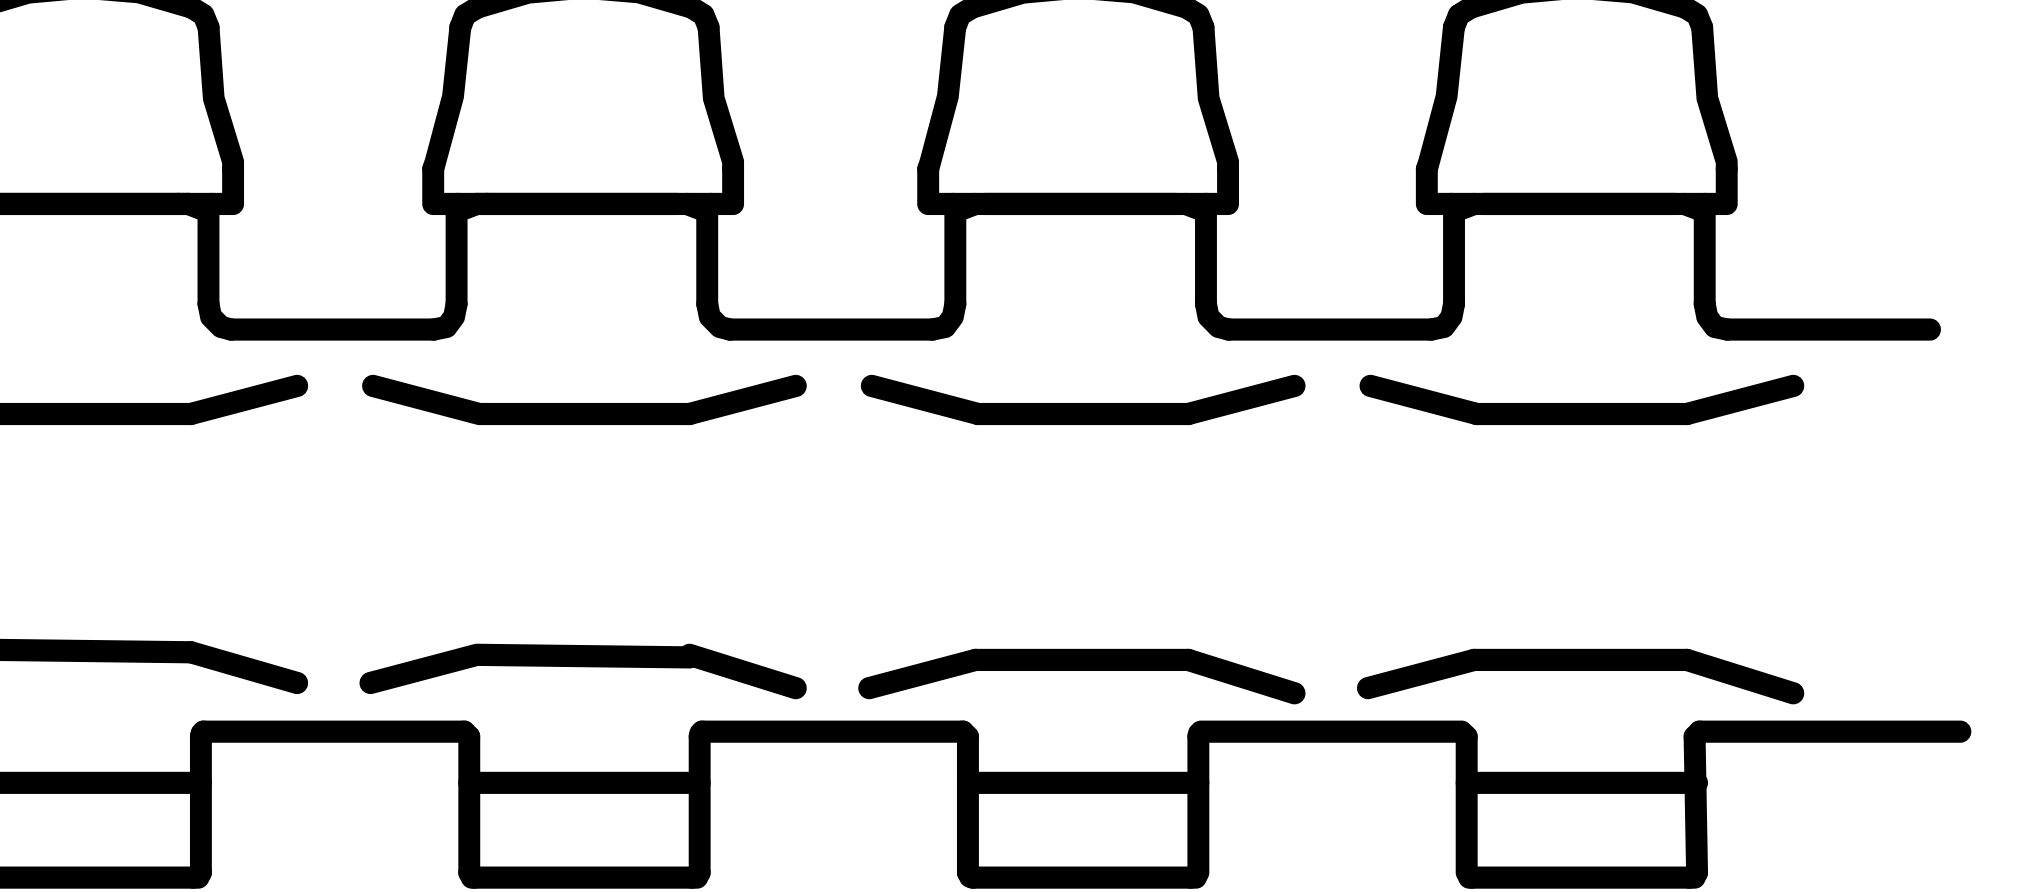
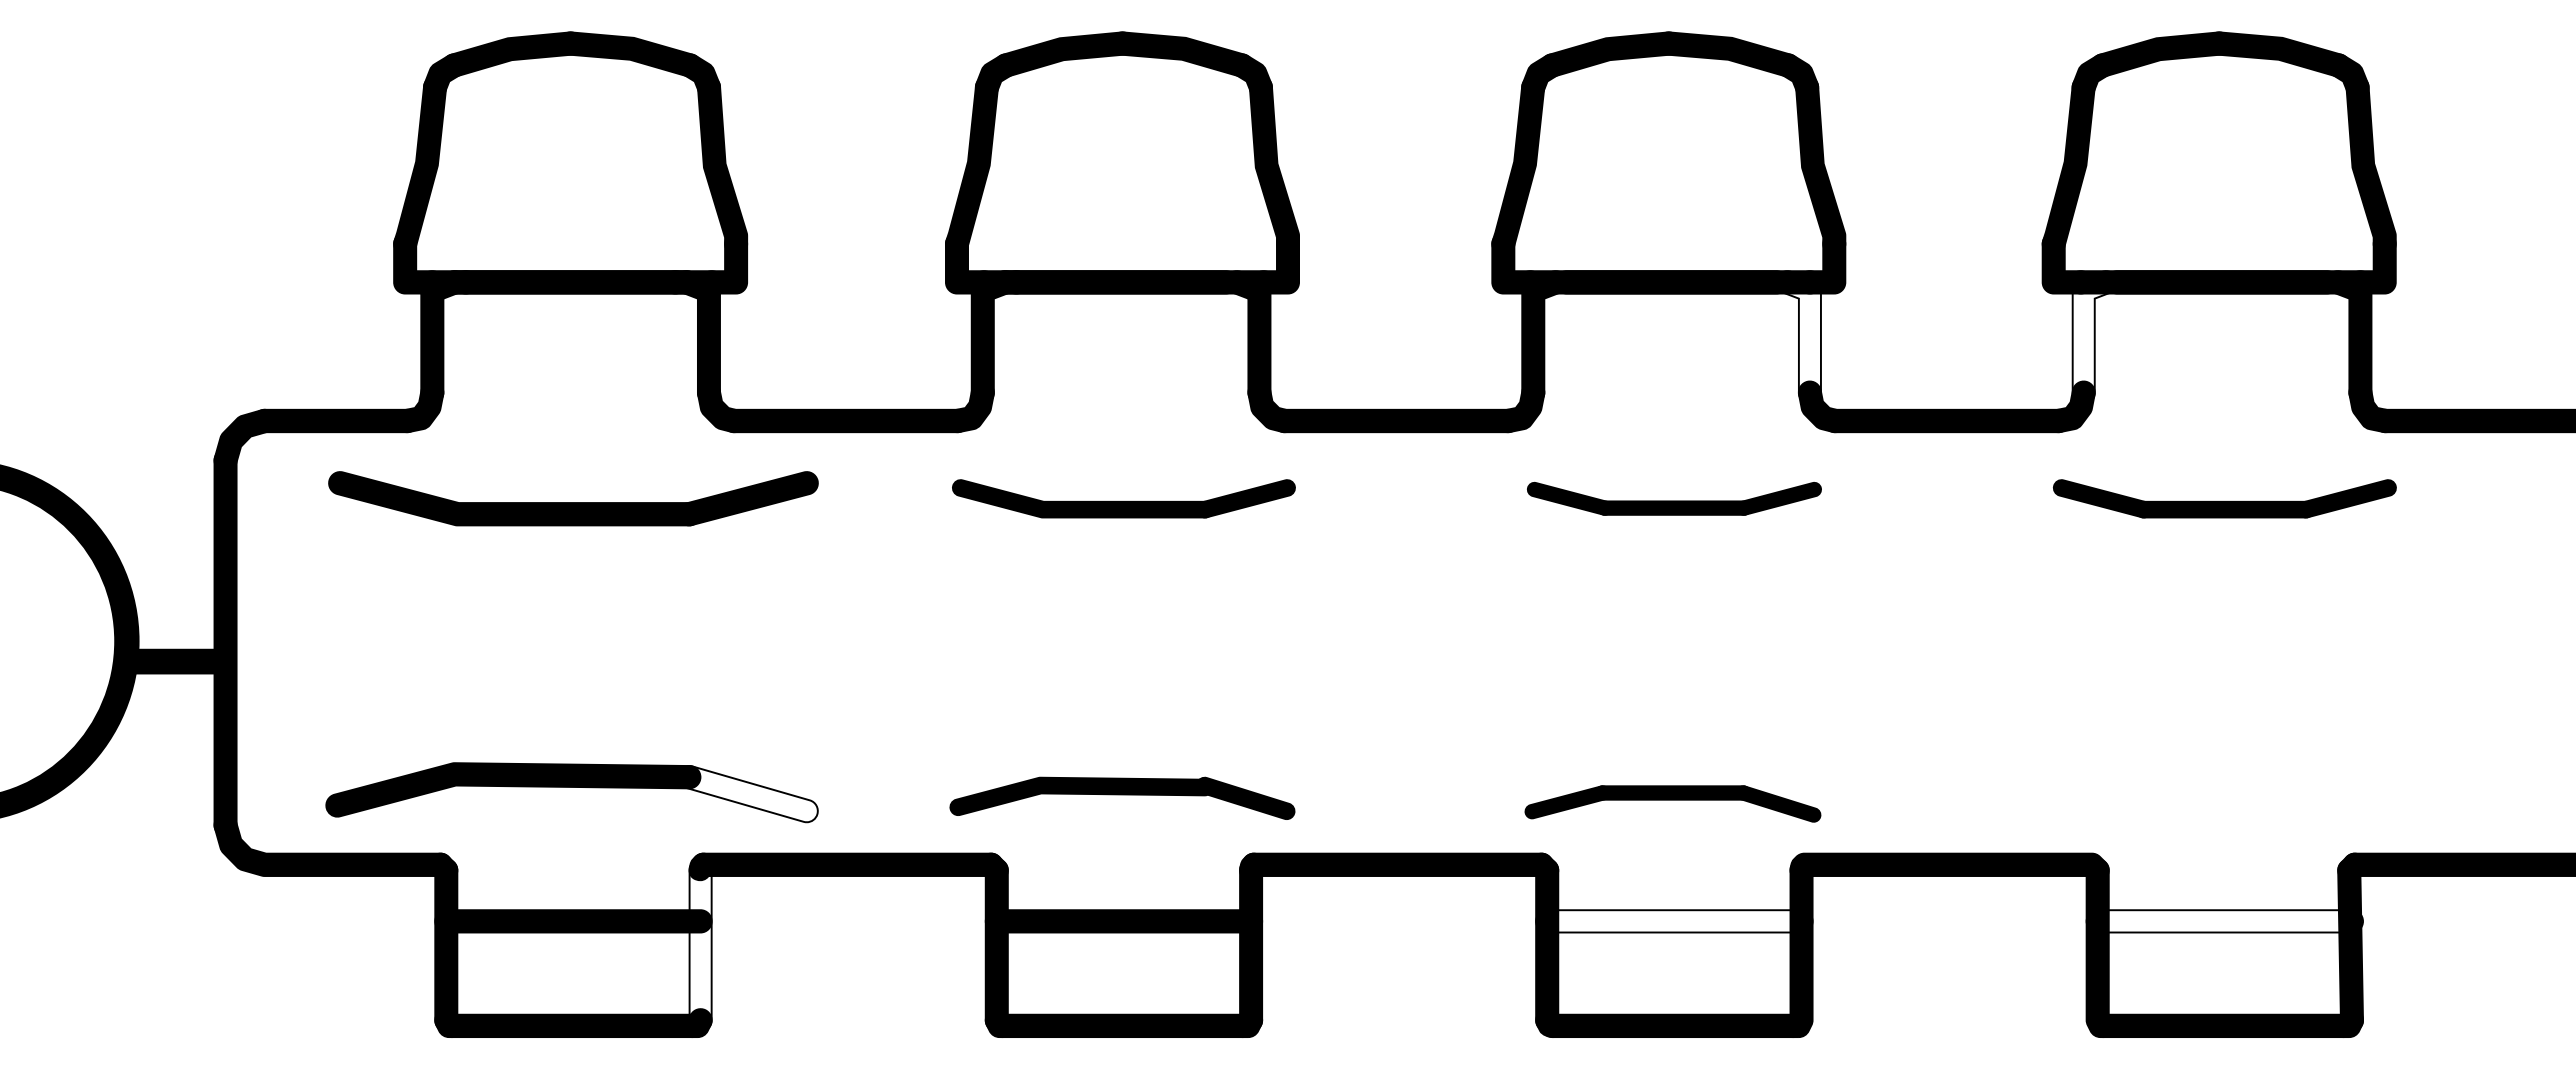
fill: (1195, 253) -> (1798, 337), removed
fill: (1463, 253) -> (2094, 337), removed
part: (584, 399) -> (1123, 498), size x0.7
part: (1083, 399) -> (1674, 498), size x0.6
part: (1581, 399) -> (2224, 498), size x0.7
fill: (243, 667) -> (747, 794), removed
part: (583, 671) -> (1122, 798), size x0.7
part: (1081, 676) -> (1672, 803), size x0.6
part: (1580, 676) -> (2223, 803), removed
fill: (1083, 783) -> (1674, 921), removed
fill: (1581, 783) -> (2224, 921), removed
fill: (200, 804) -> (700, 945), removed

